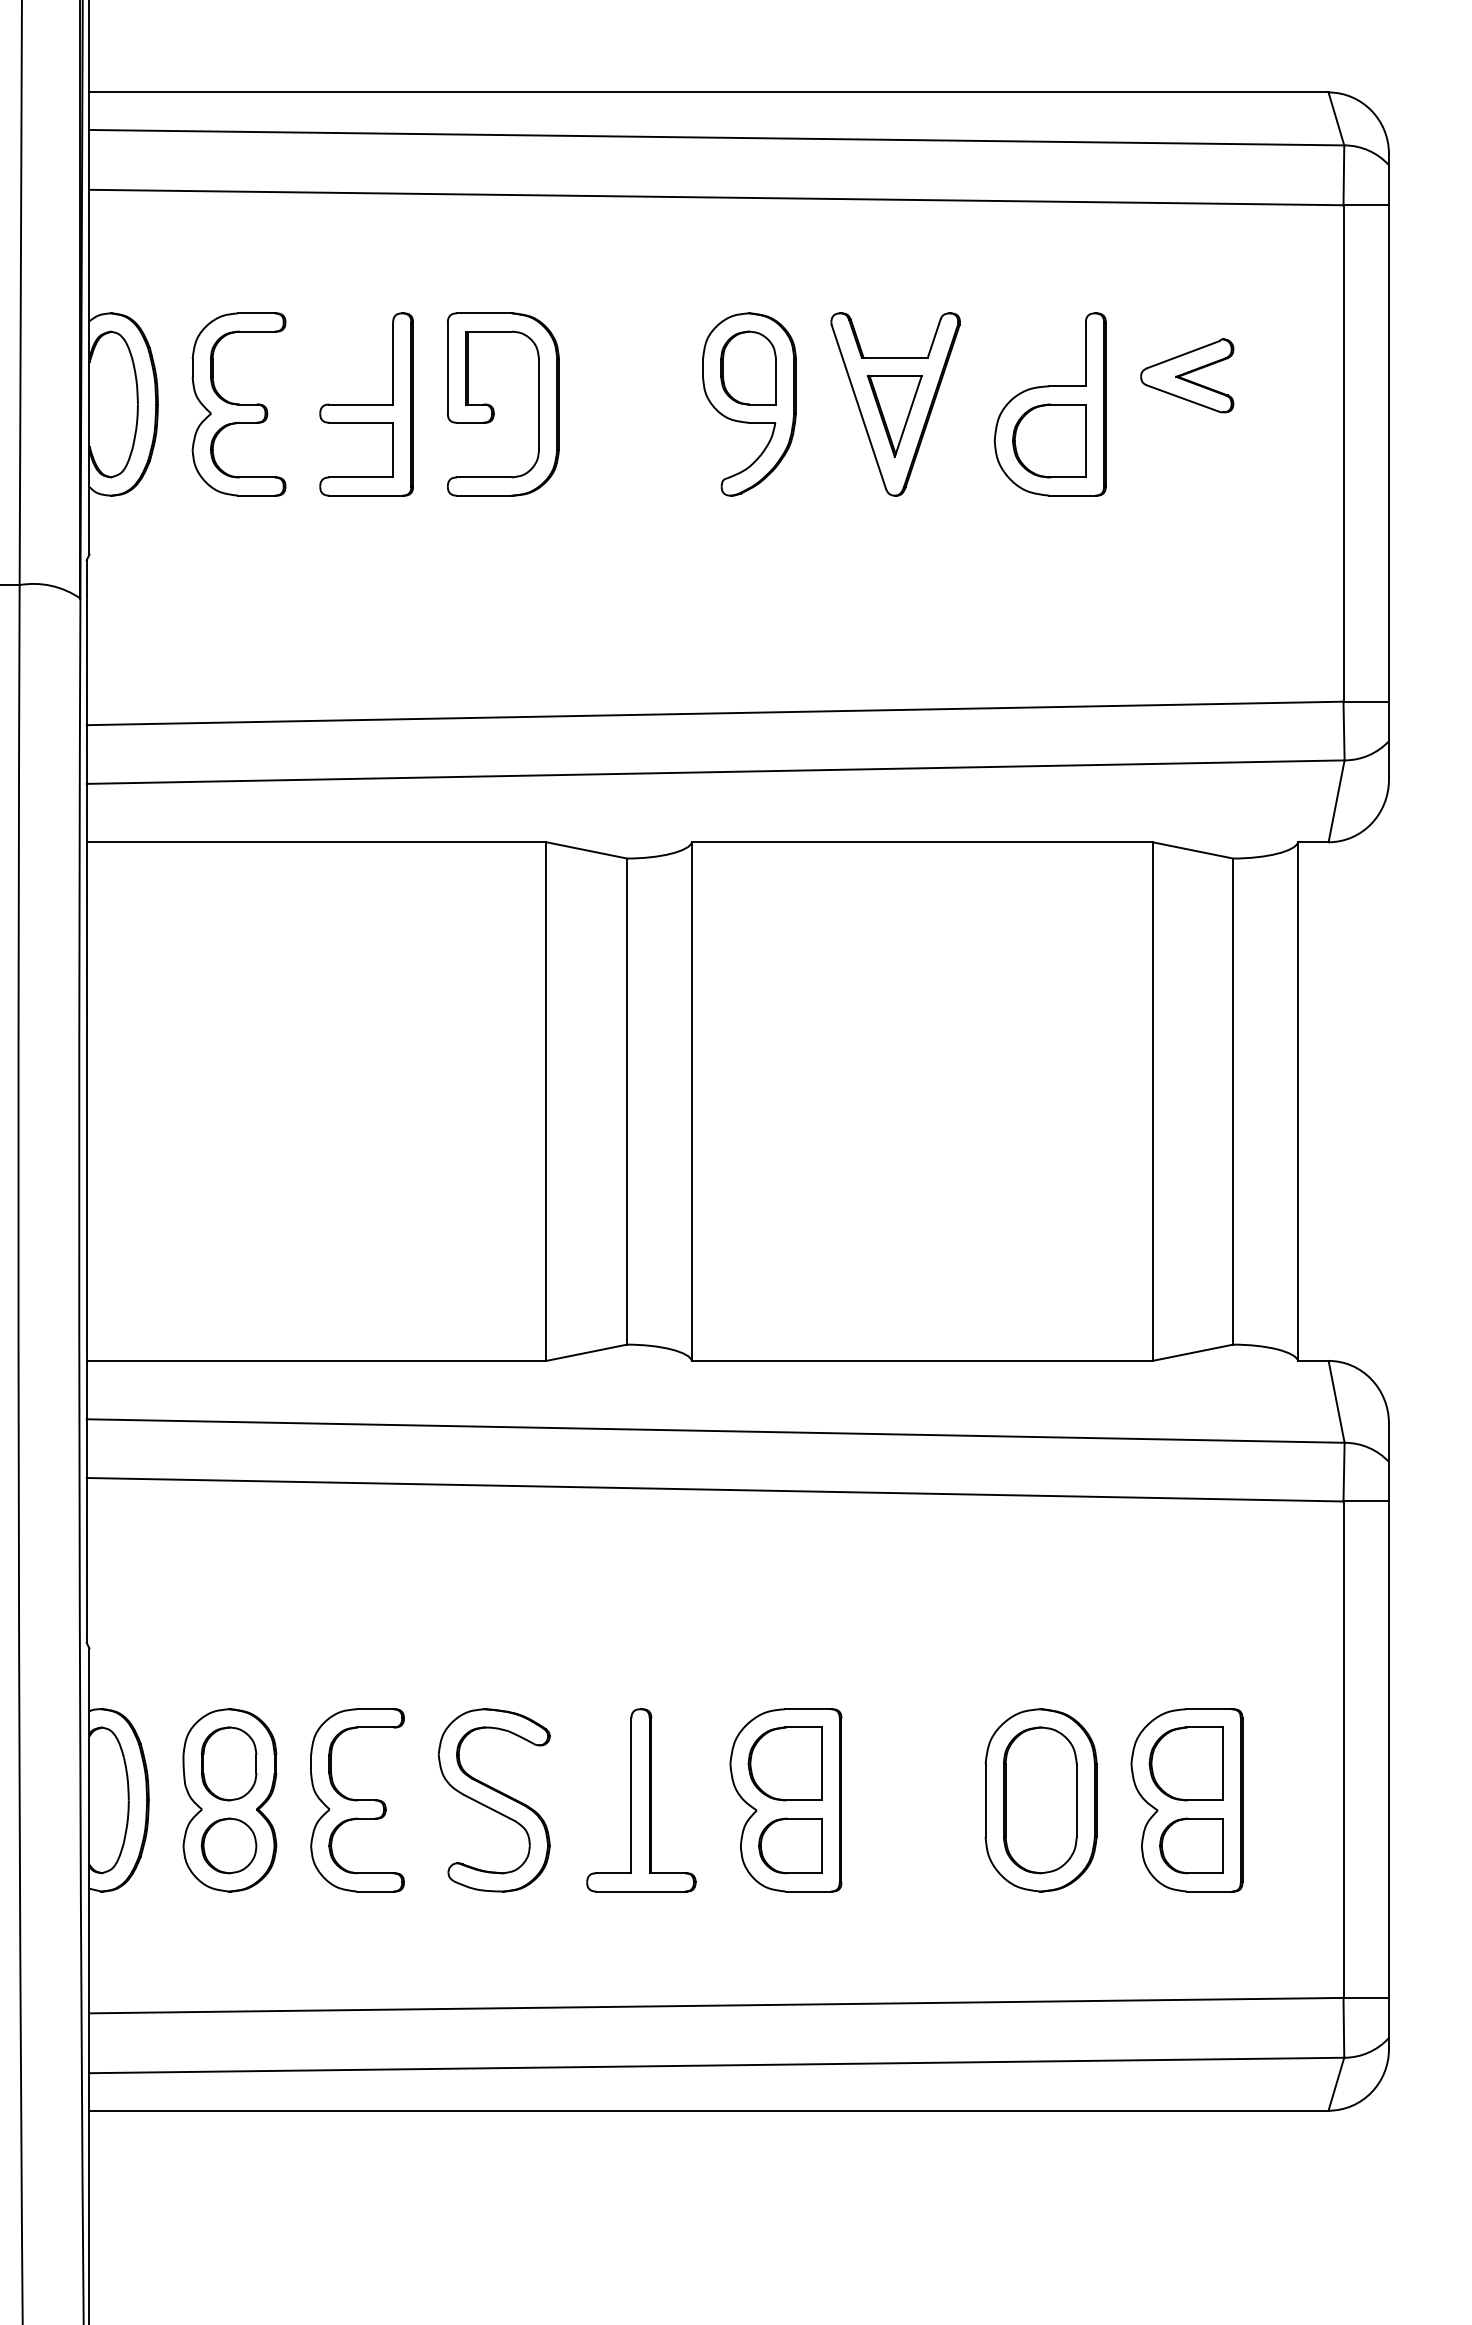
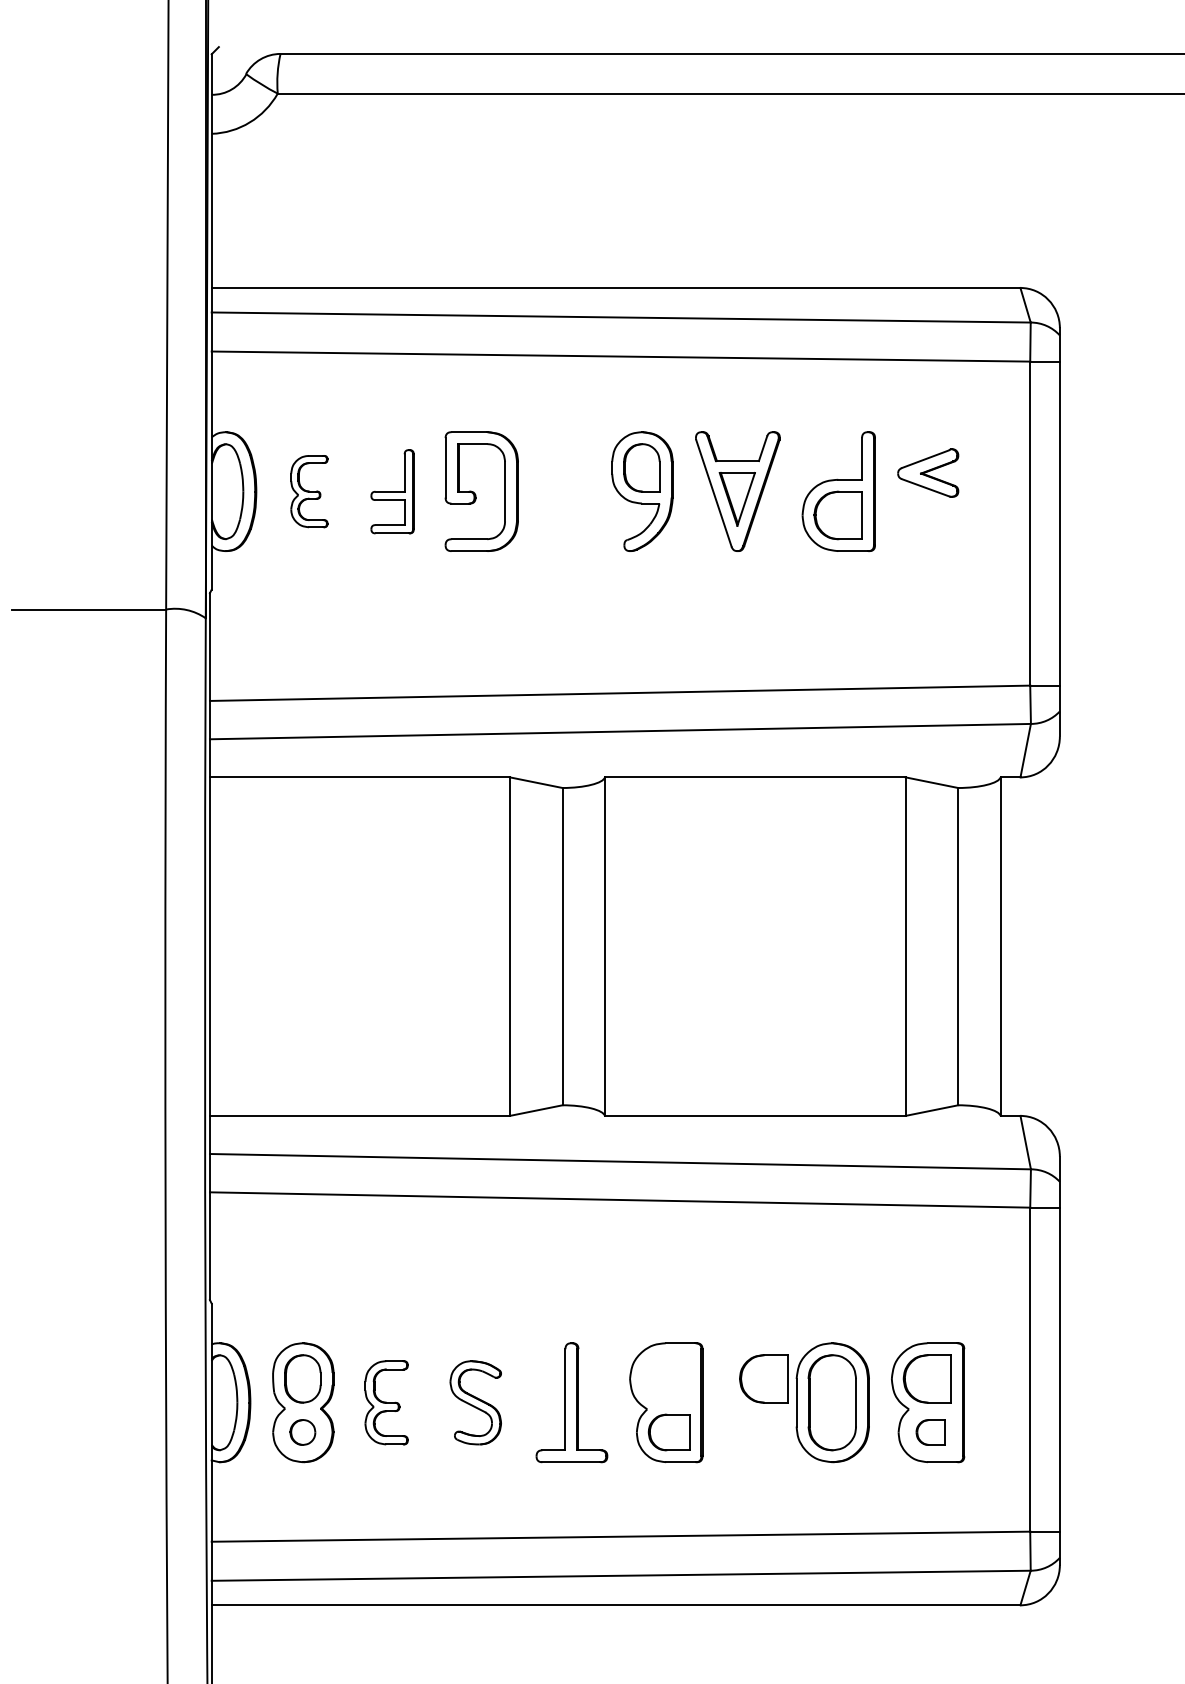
part: (239, 404) -> (309, 491), size x0.6
part: (366, 404) -> (392, 491), size x0.7
part: (784, 1763) -> (763, 1378), moved
part: (357, 1800) -> (386, 1402), size x0.7
part: (493, 1800) -> (475, 1402), size x0.7
part: (228, 1845) -> (302, 1432), size x0.7
part: (1190, 1845) -> (930, 1432), size x0.7

